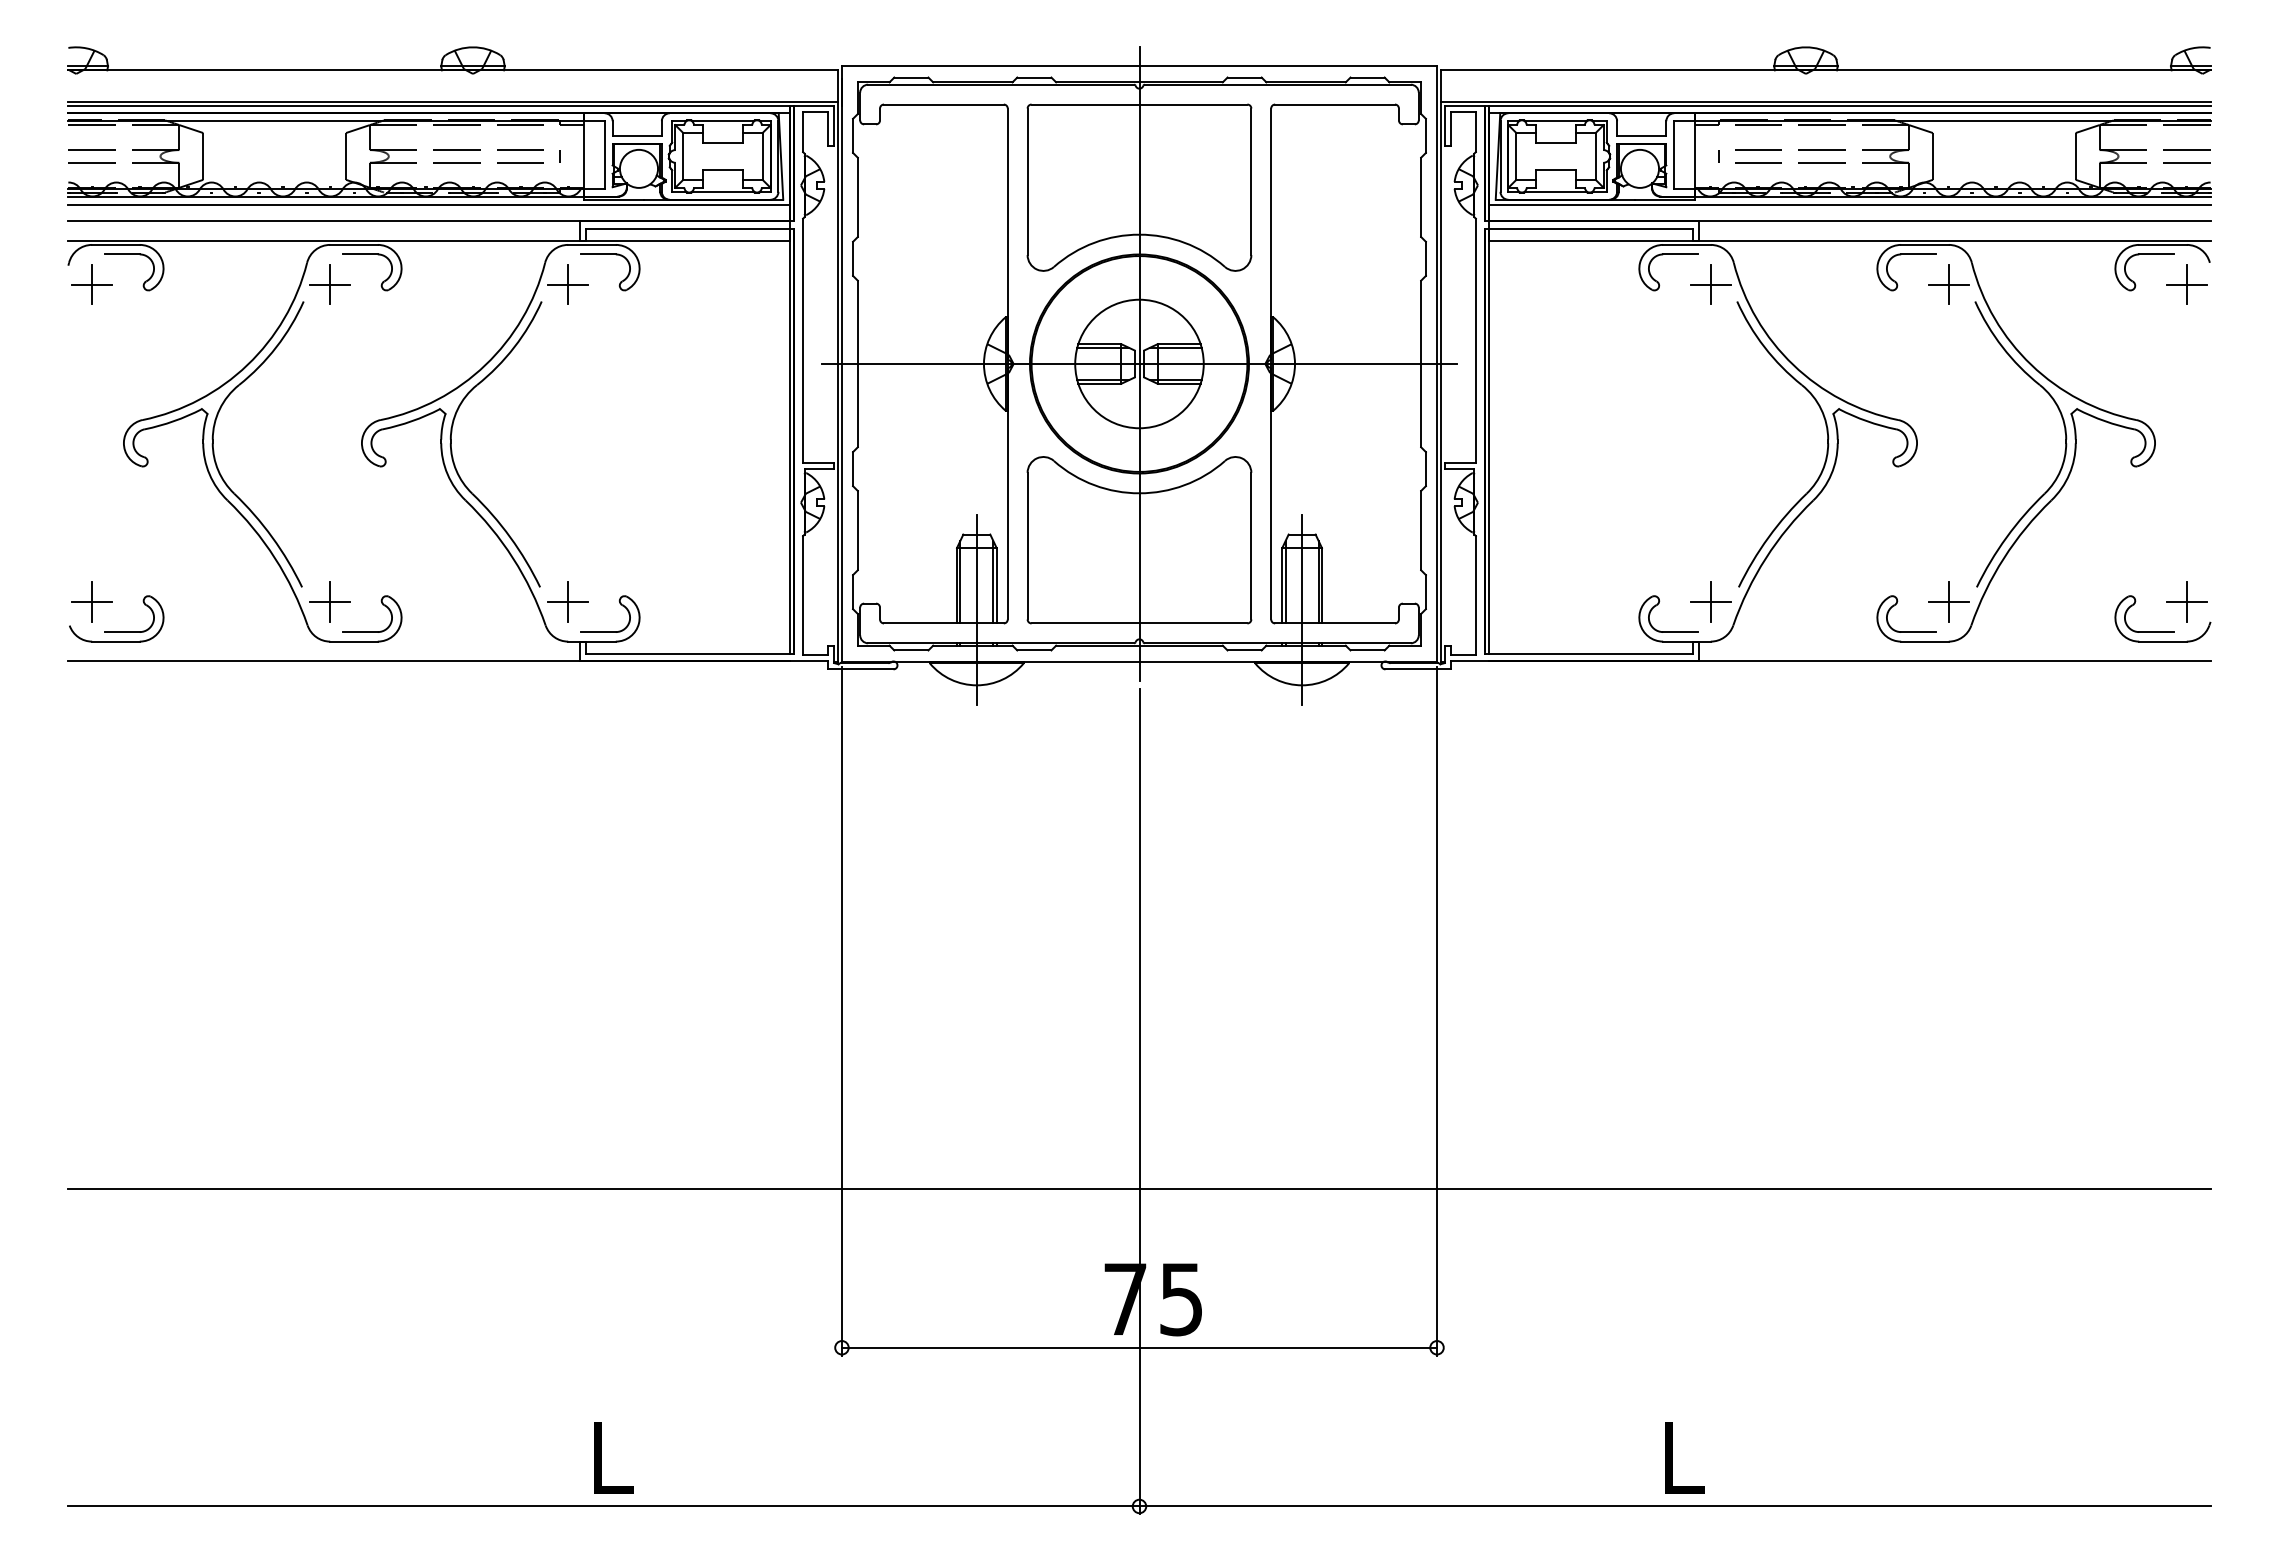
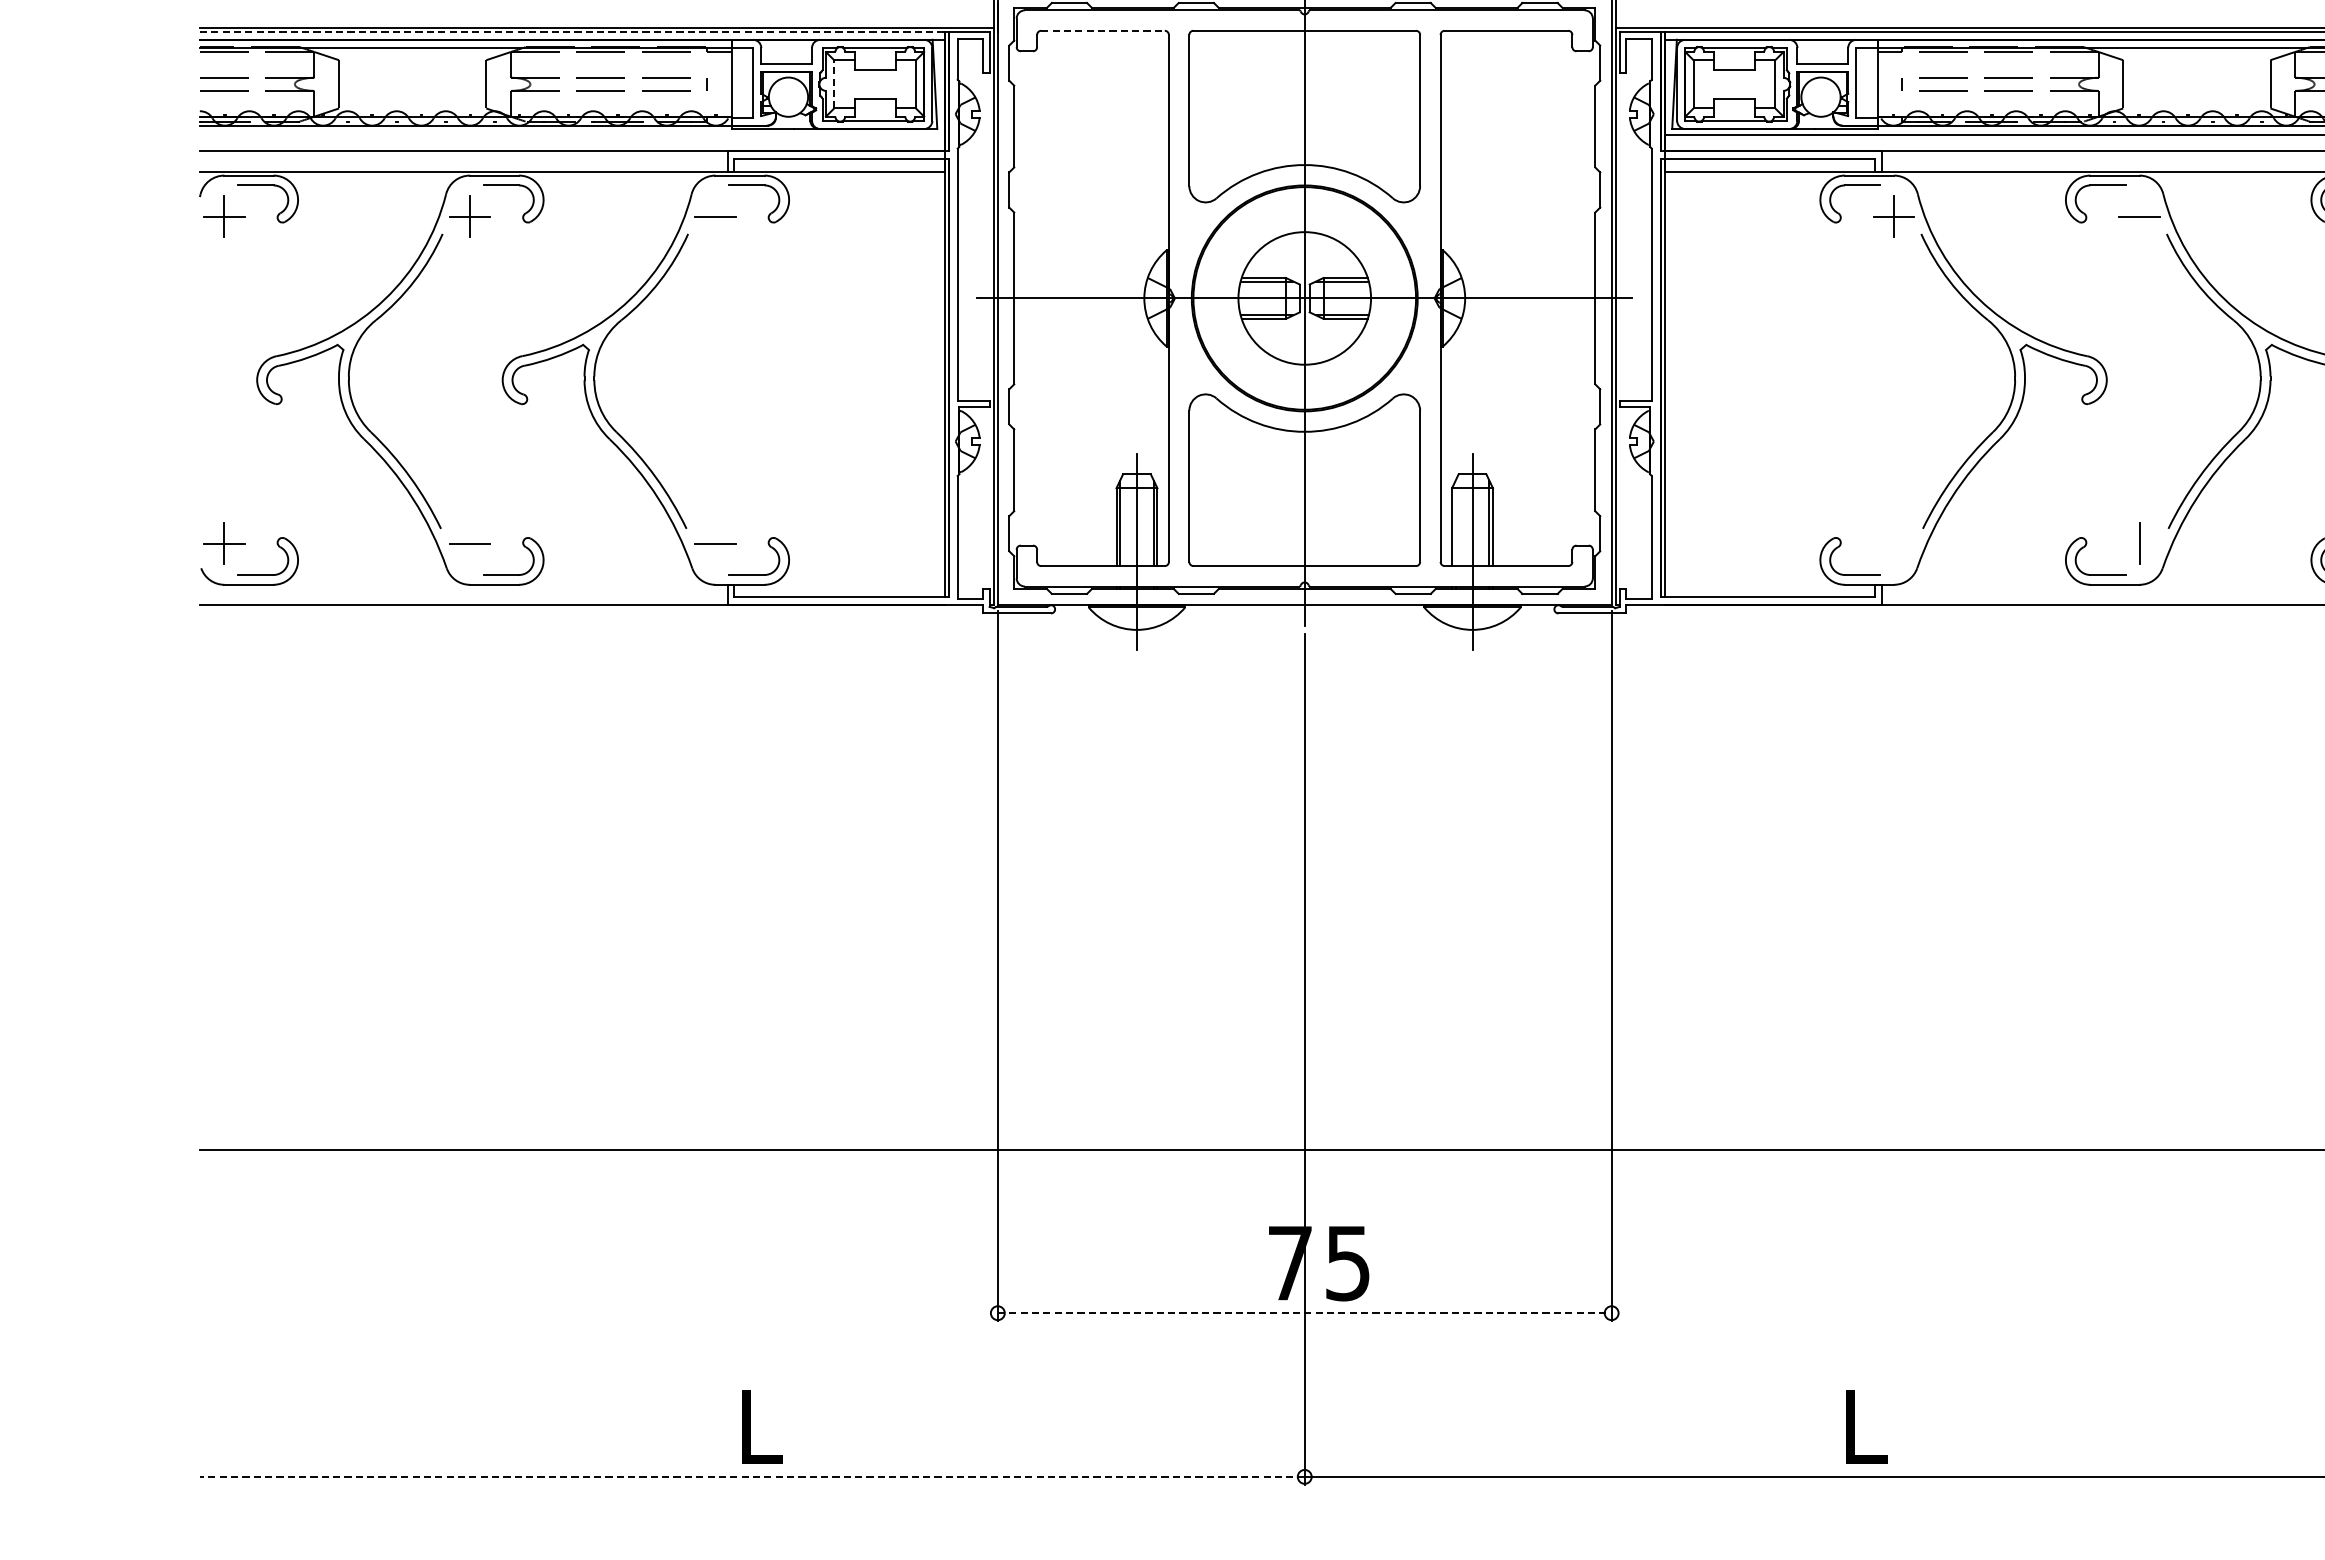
line: (943, 104) -> (1102, 30), solid -> dashed
line: (429, 106) -> (572, 32), solid -> dashed
line: (683, 155) -> (834, 83), solid -> dashed
line: (429, 205) -> (572, 134), removed
line: (568, 284) -> (715, 216), removed
line: (1948, 284) -> (2139, 216), removed
line: (1285, 581) -> (1455, 522), removed
line: (330, 601) -> (470, 543), removed
line: (568, 601) -> (715, 543), removed
part: (1710, 601) -> (1893, 543), removed
line: (1948, 601) -> (2139, 543), removed
line: (1139, 1347) -> (1304, 1312), solid -> dashed
line: (603, 1506) -> (751, 1476), solid -> dashed

